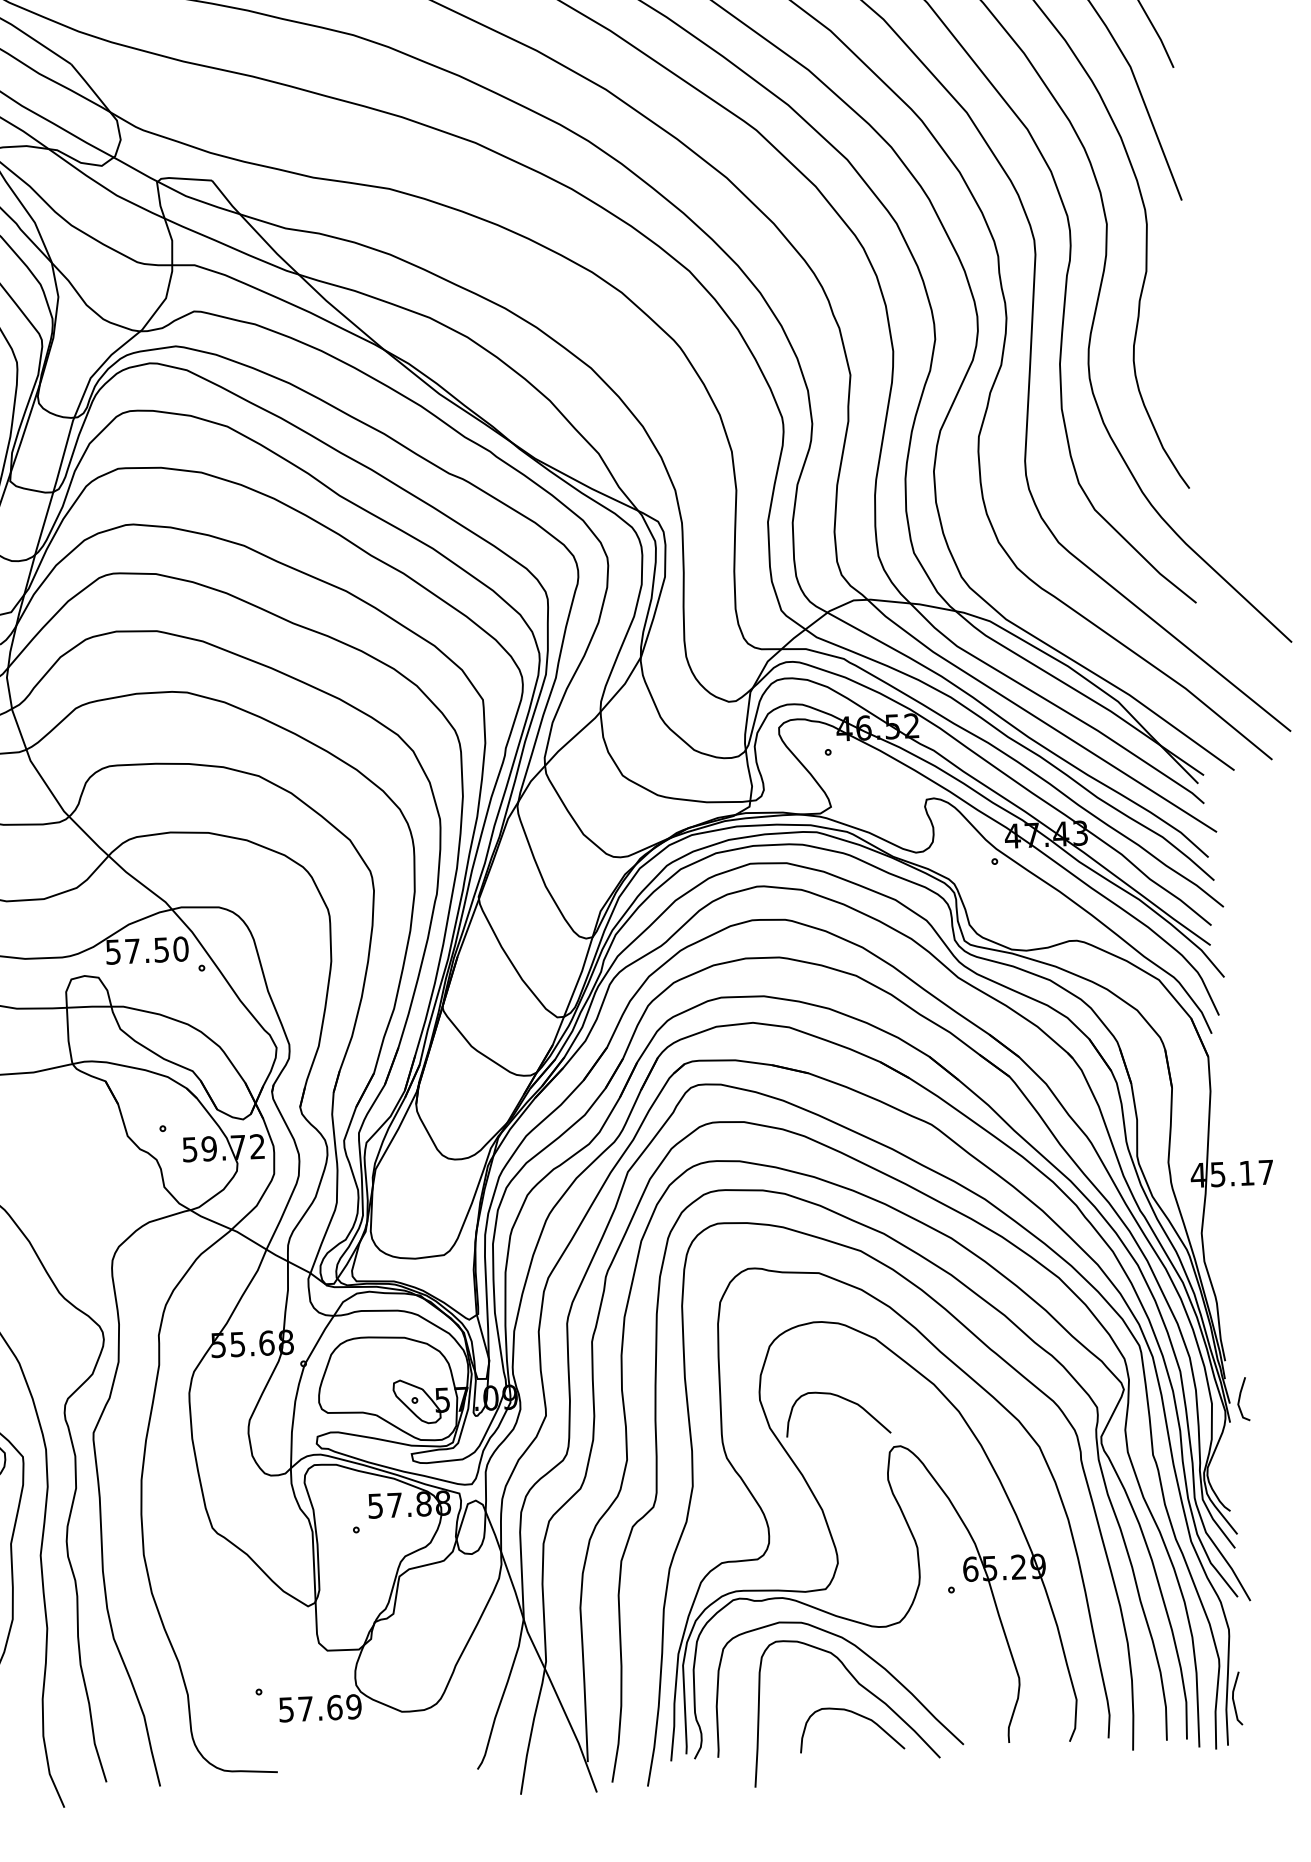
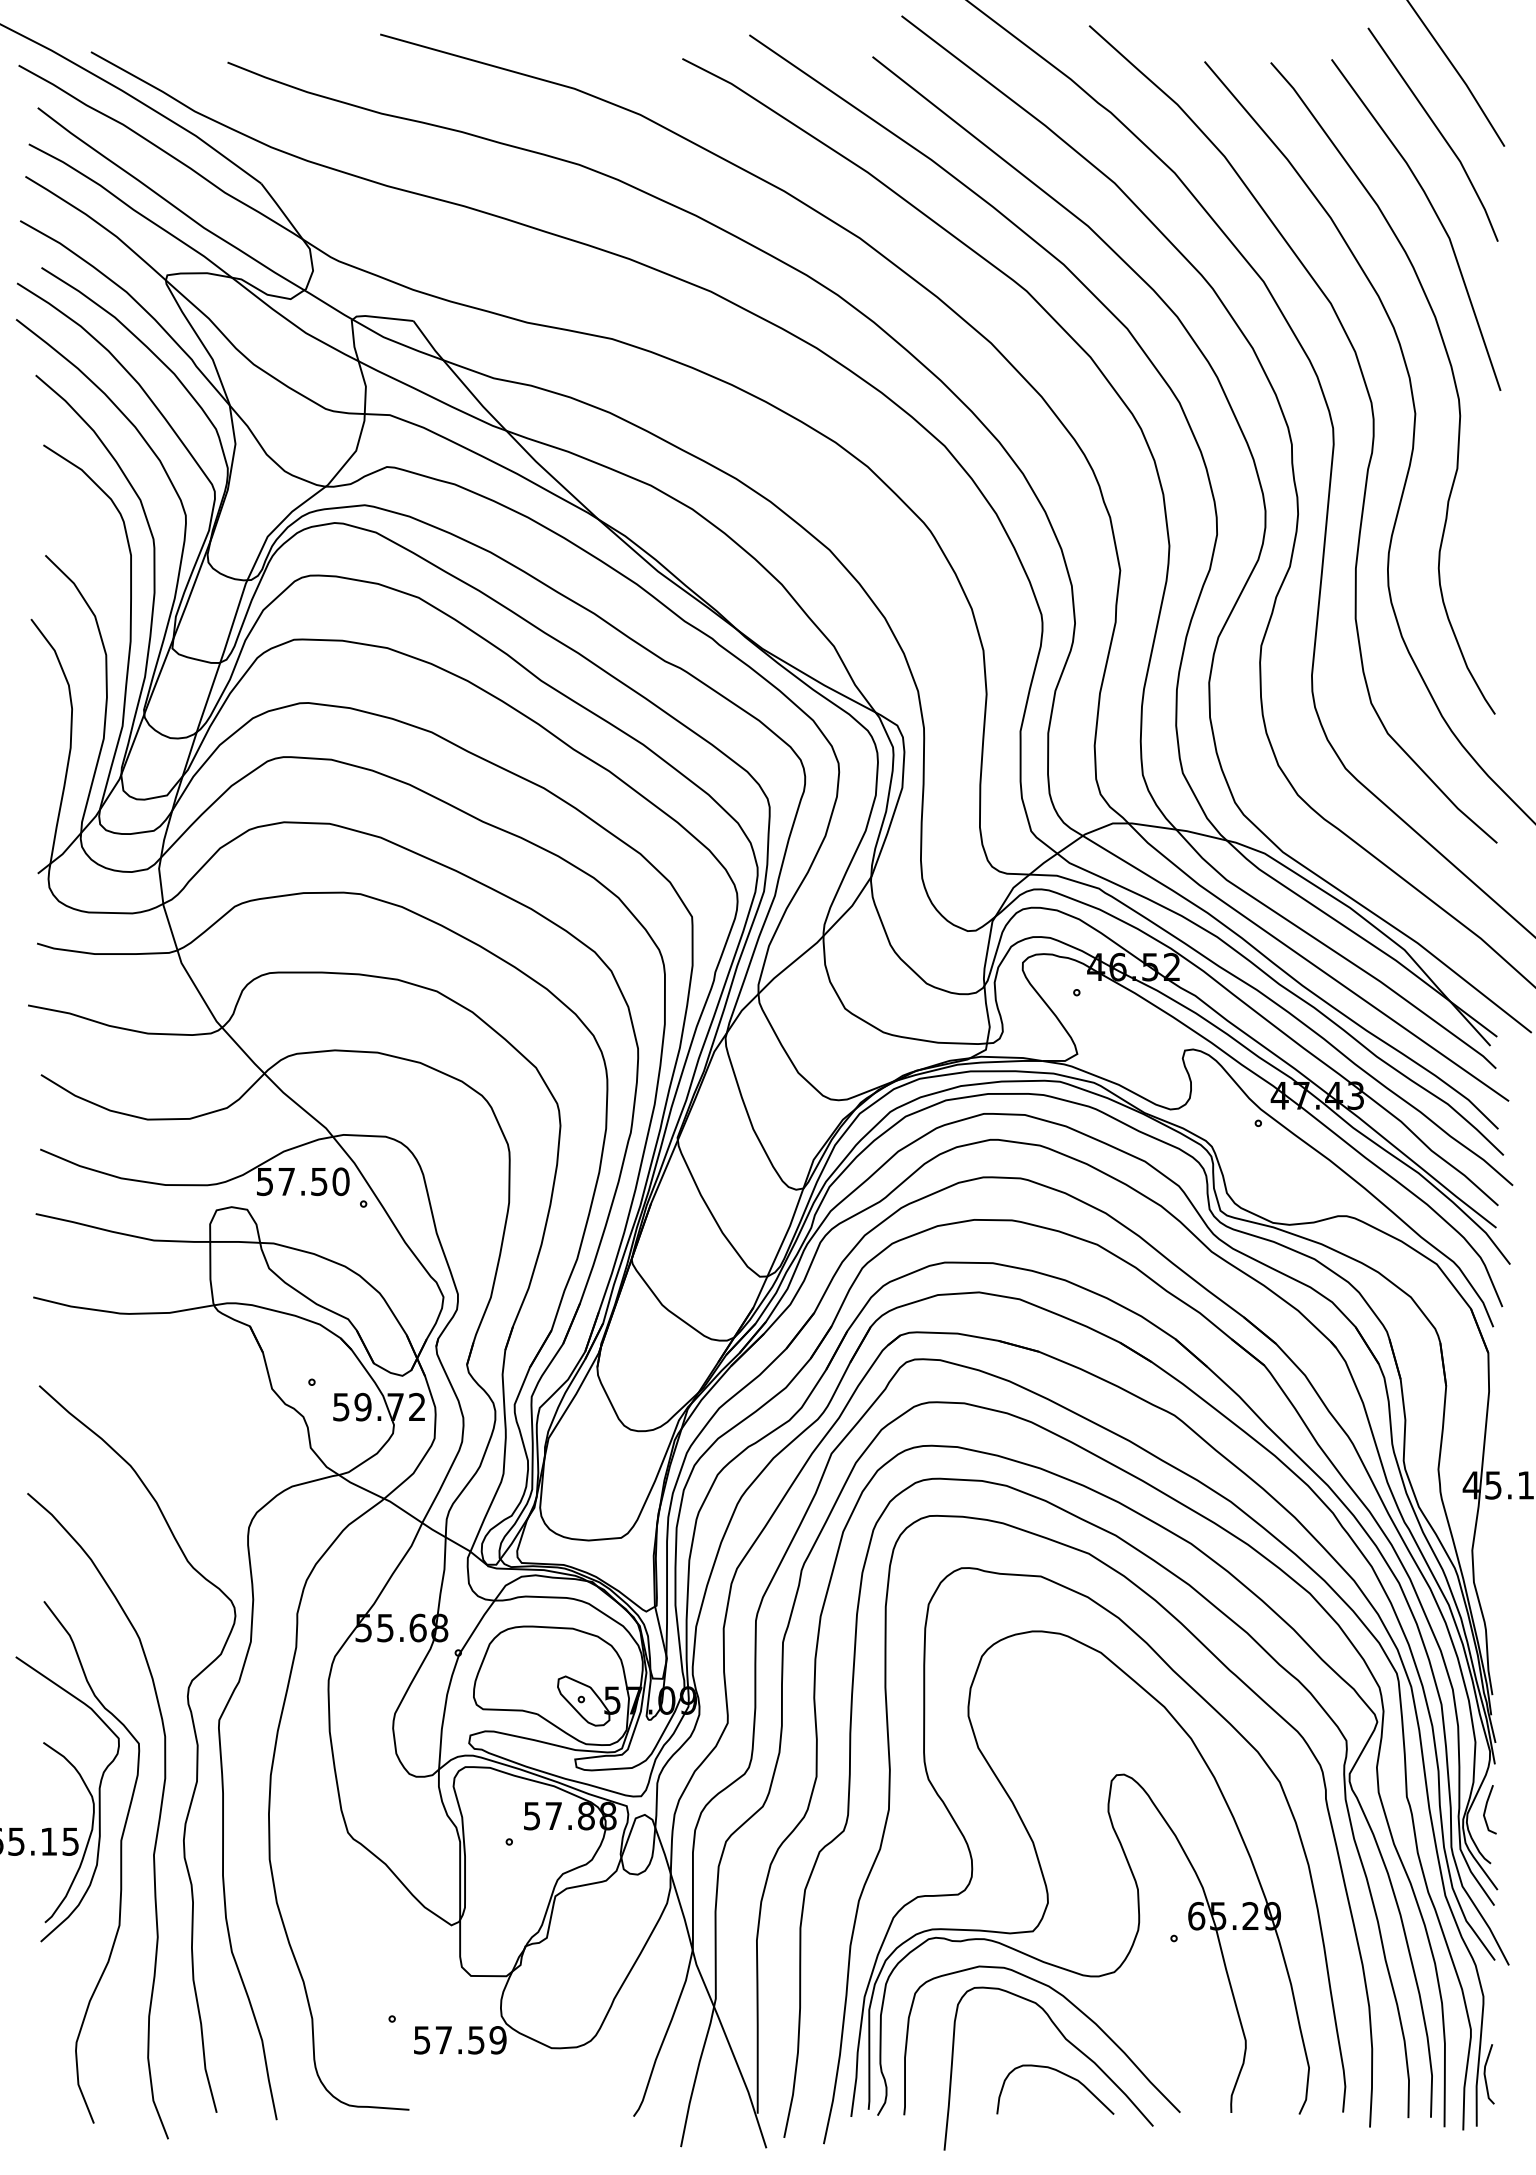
curve: (843, 1399) -> (1062, 1719), removed
line: (1240, 1399) -> (1486, 1809), moved
text: (334, 1707) -> (476, 2040), 57.69 -> 57.59

